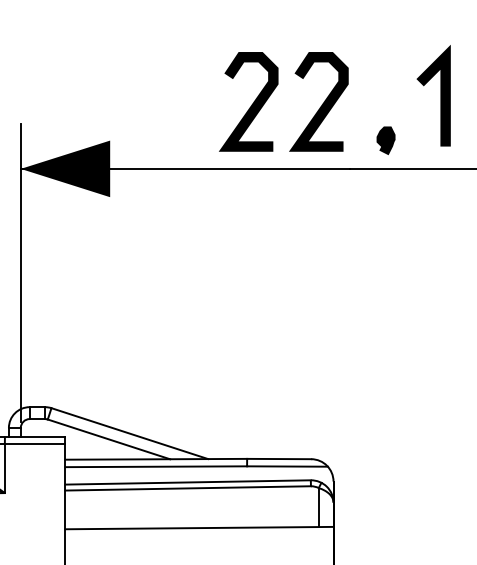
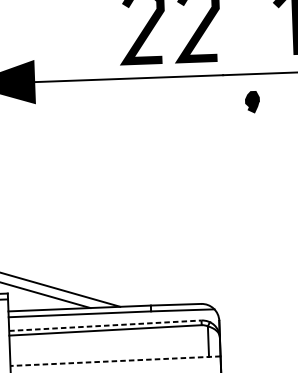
part: (385, 140) -> (252, 102), moved
line: (188, 482) -> (105, 325), solid -> dashed
line: (199, 528) -> (115, 361), solid -> dashed

